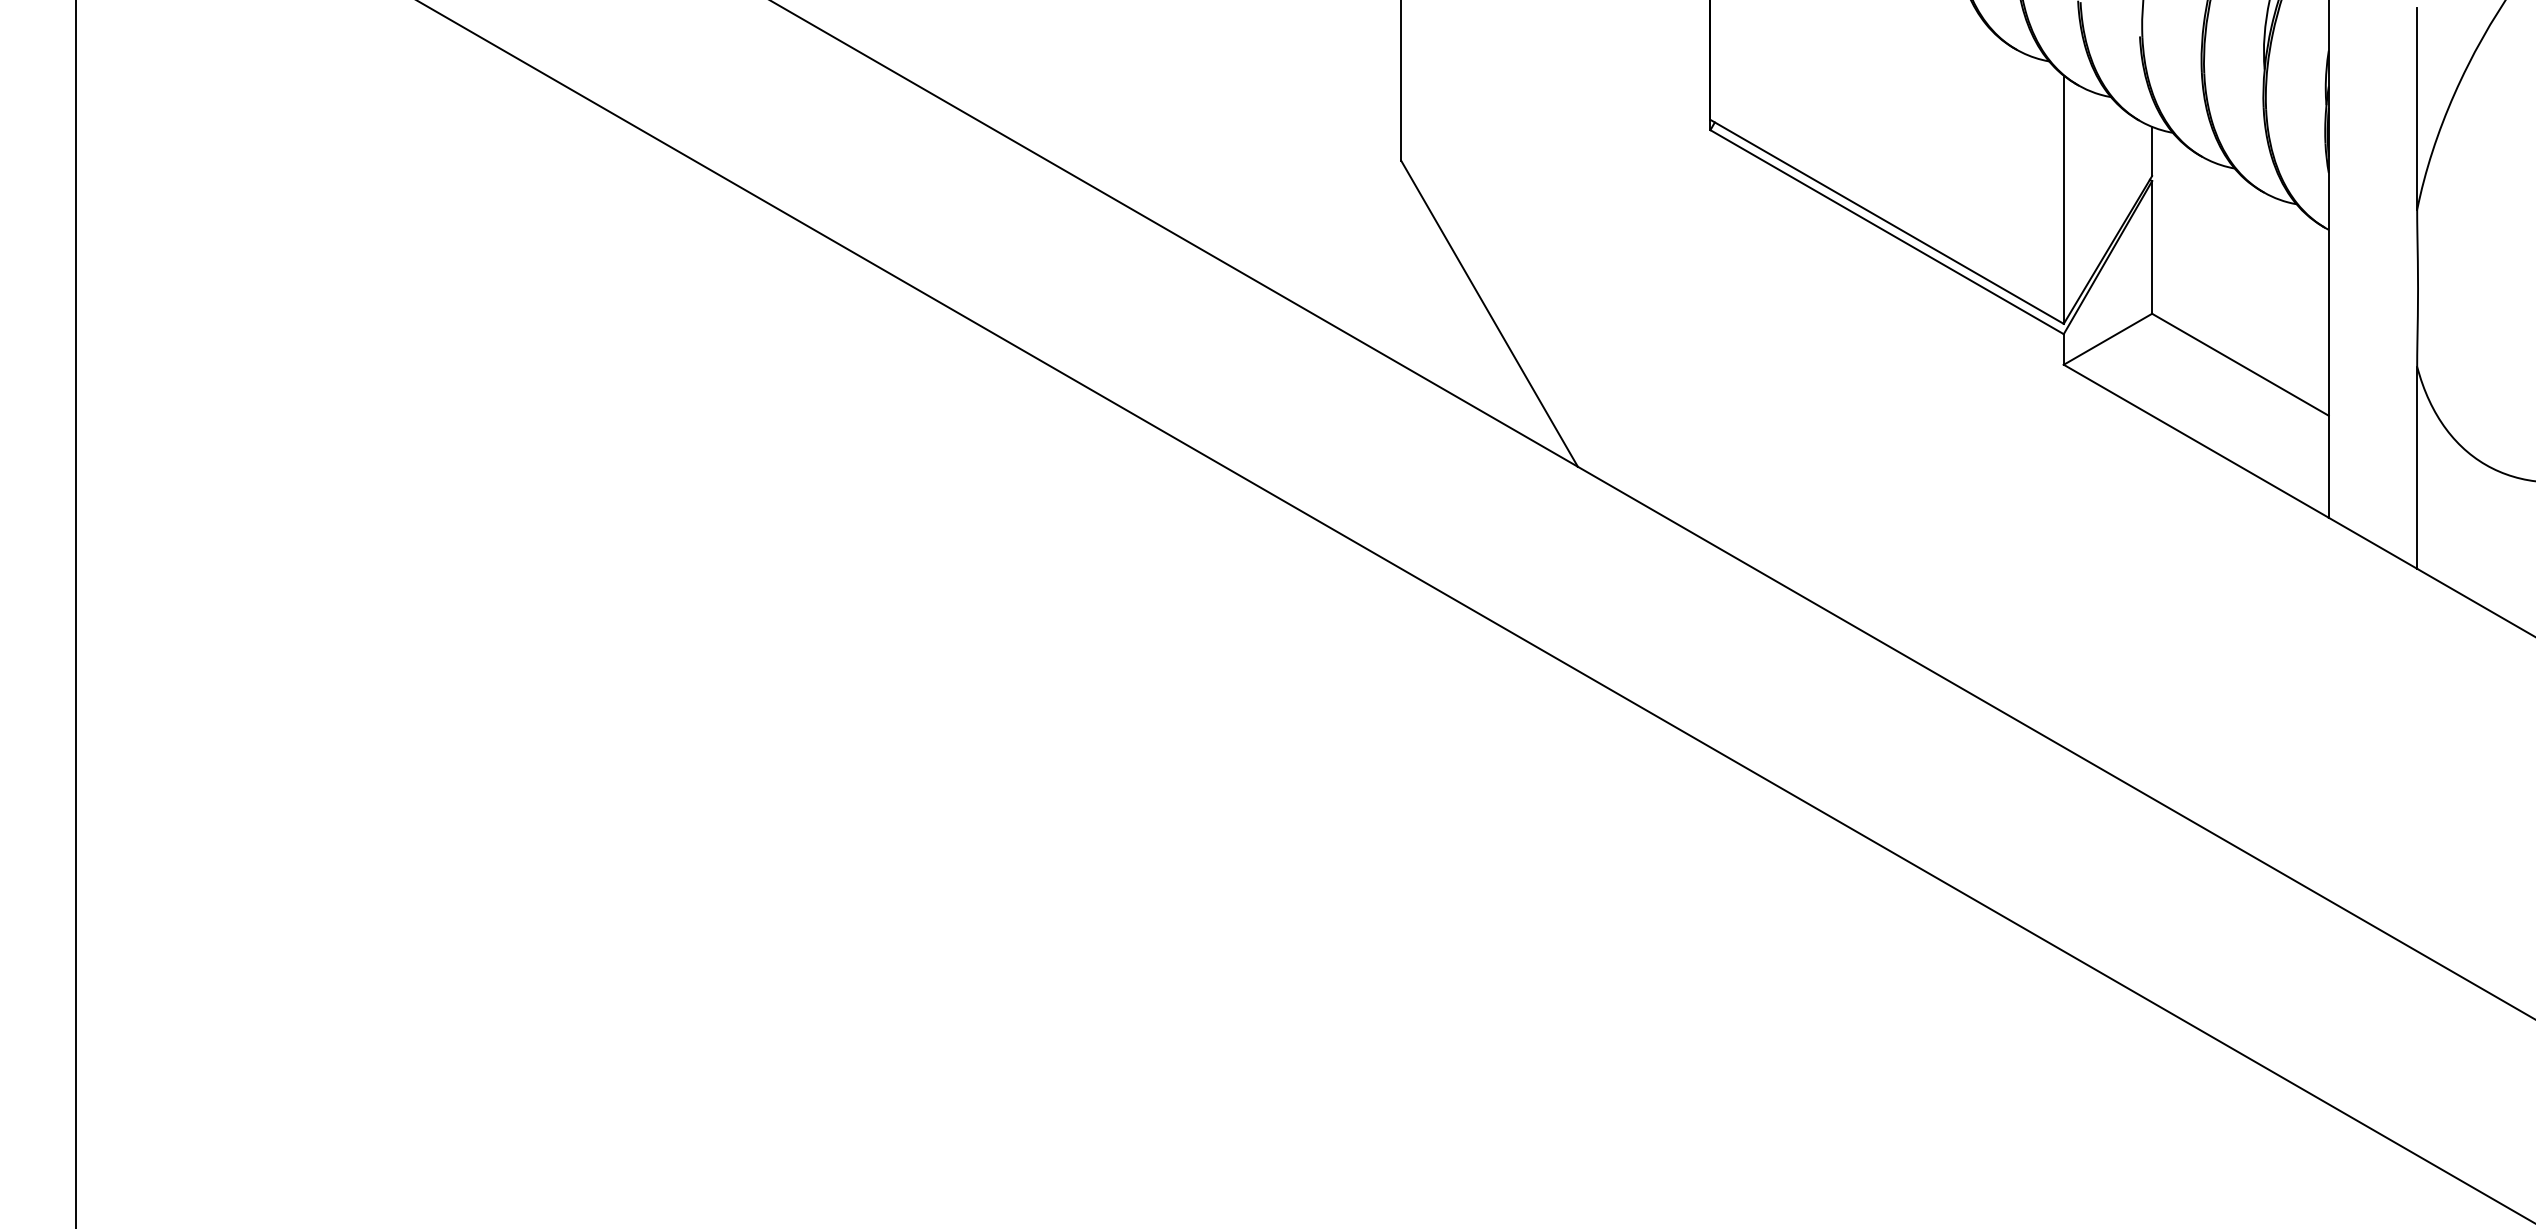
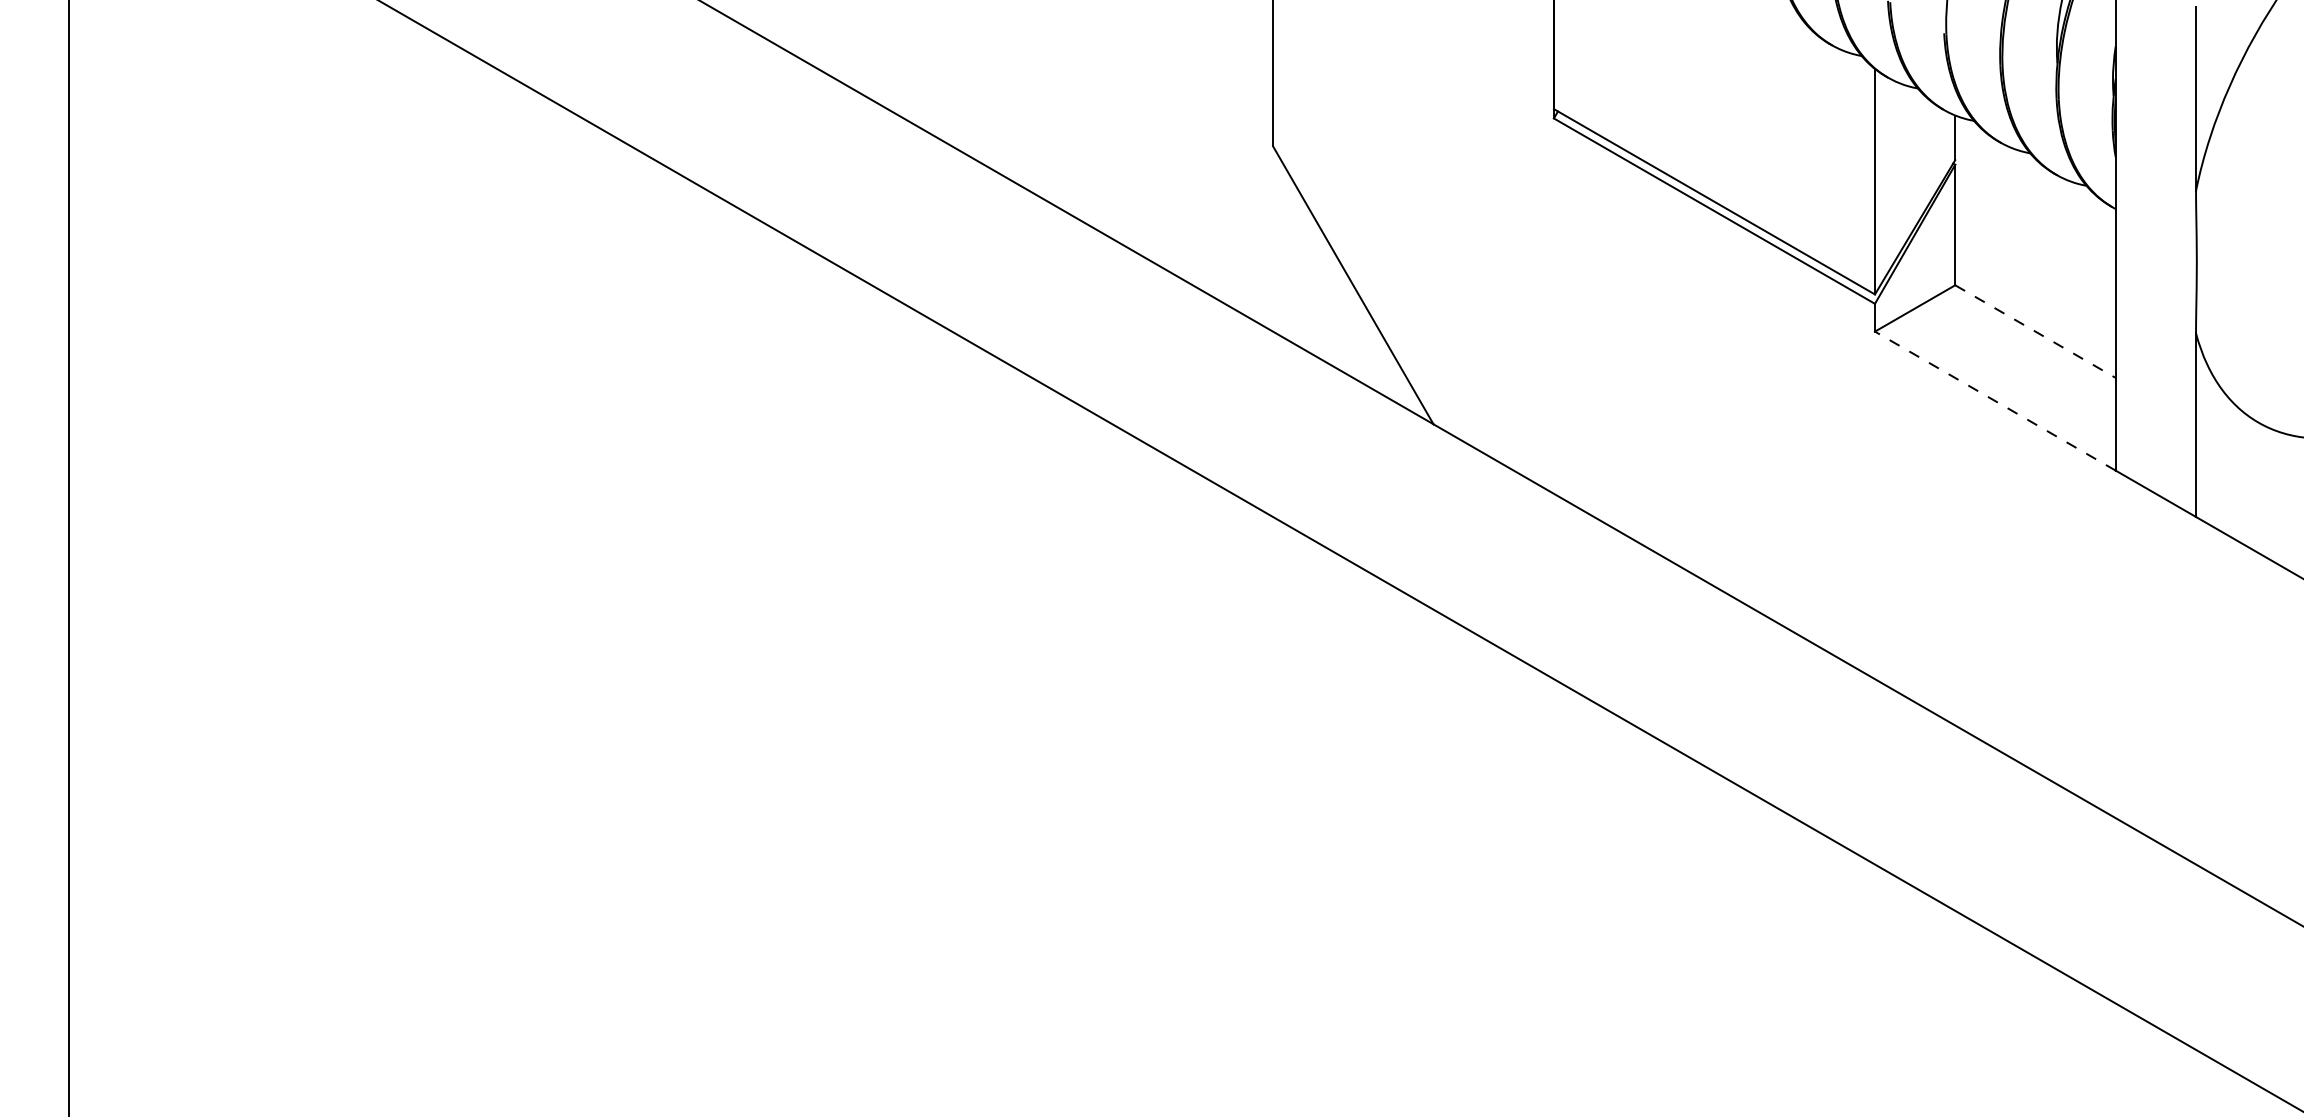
line: (2240, 364) -> (2035, 331), solid -> dashed
line: (2195, 440) -> (1994, 400), solid -> dashed

